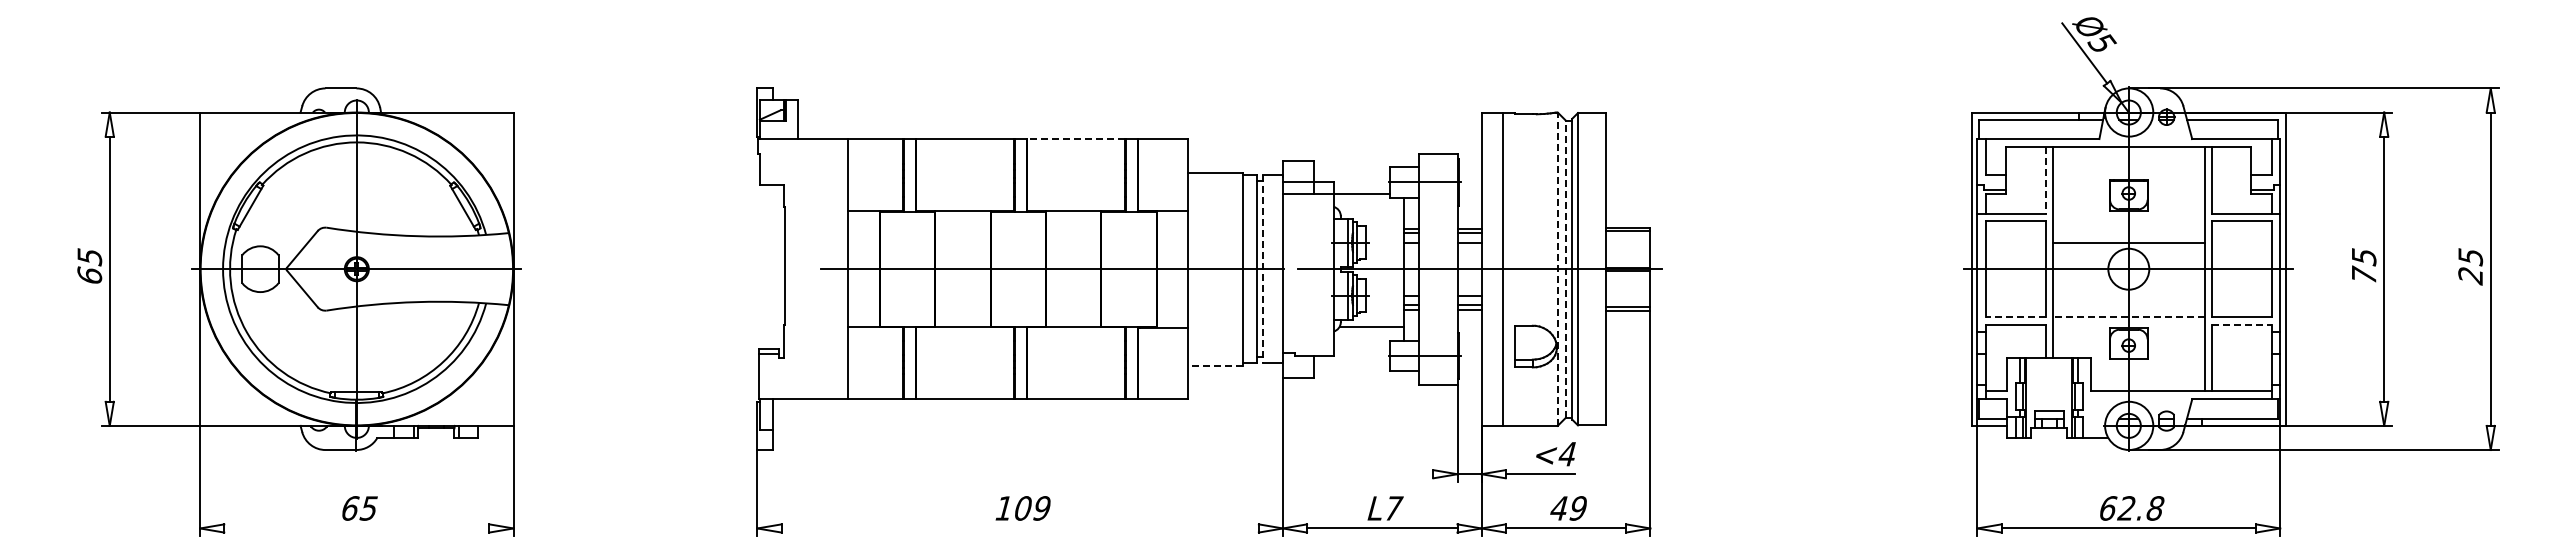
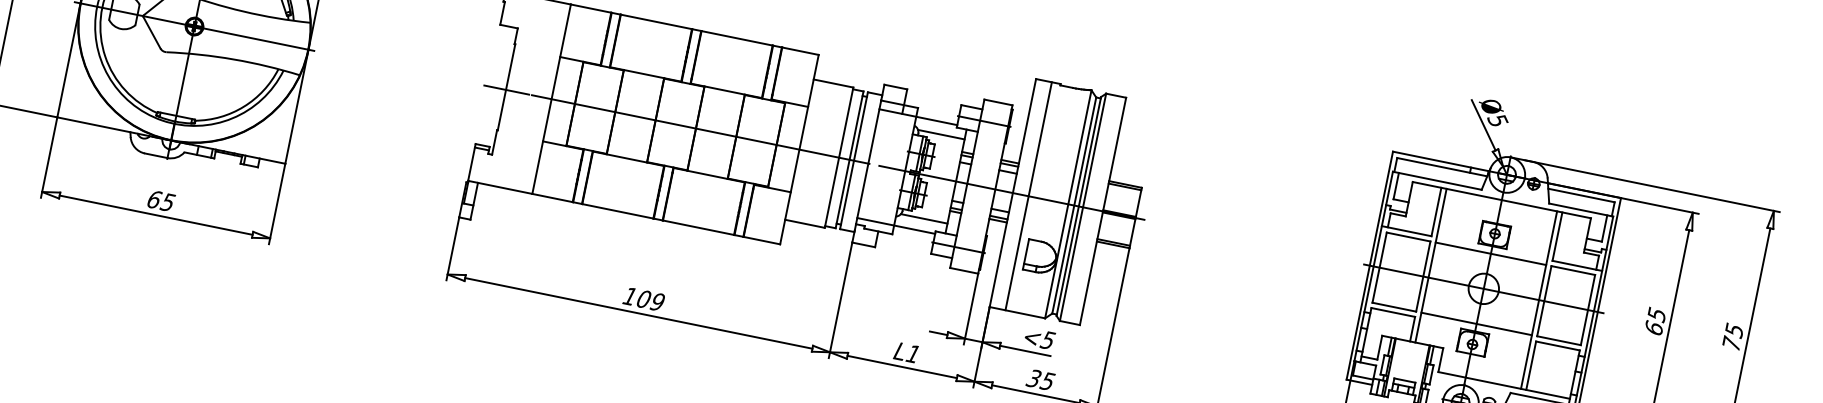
line: (1076, 139) -> (737, 38), dashed -> solid
line: (2045, 181) -> (1436, 212), dashed -> solid
line: (1371, 211) -> (941, 134), added
line: (2128, 243) -> (1490, 254), moved
line: (1565, 268) -> (1074, 204), dashed -> solid
line: (785, 269) -> (506, 90), added
line: (1263, 269) -> (854, 160), dashed -> solid
line: (1557, 269) -> (1068, 204), dashed -> solid
text: (2363, 274) -> (1653, 327), 75 -> 65
text: (2470, 275) -> (1731, 344), 25 -> 75
line: (2015, 317) -> (1394, 307), dashed -> solid
line: (2128, 317) -> (1476, 323), dashed -> solid
line: (2242, 324) -> (1558, 345), dashed -> solid
line: (1336, 343) -> (896, 225), added
line: (1214, 365) -> (804, 223), dashed -> solid
text: (1567, 454) -> (1047, 340), <4 -> <5
line: (1421, 474) -> (938, 333), added
text: (1394, 508) -> (914, 354), L7 -> L1
text: (1567, 508) -> (1039, 379), 49 -> 35
line: (356, 528) -> (155, 215), added
line: (1019, 528) -> (638, 313), added

